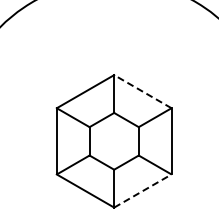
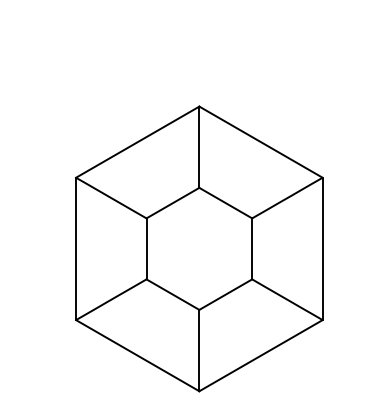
line: (142, 91) -> (260, 141), dashed -> solid
line: (143, 190) -> (262, 354), dashed -> solid

